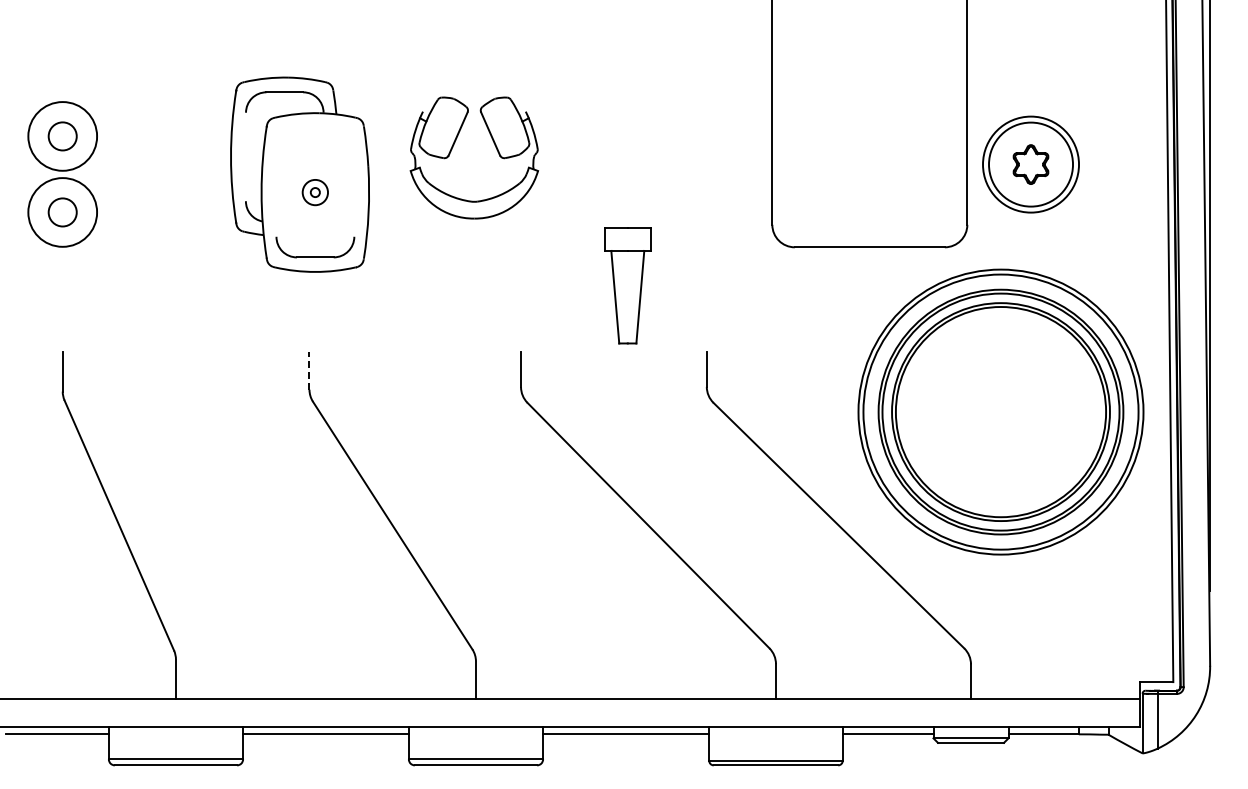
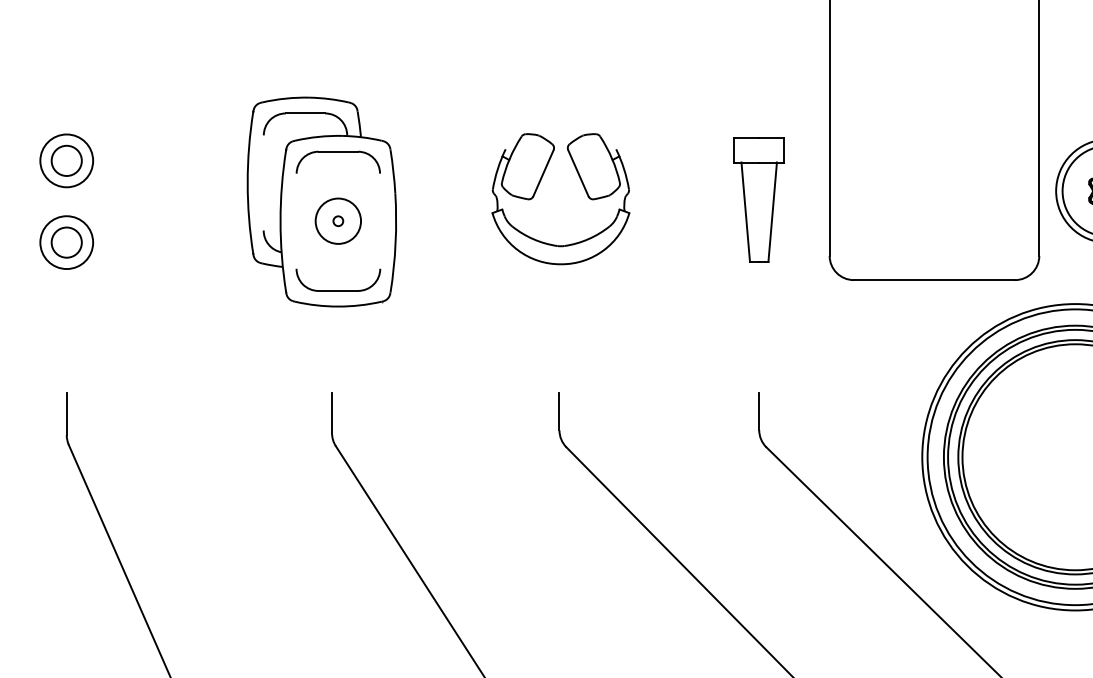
part: (314, 128) -> (337, 152), added
circle: (62, 135) -> (66, 159), size x0.71
part: (496, 150) -> (584, 191), moved
circle: (315, 192) -> (338, 221), size x1.67
circle: (62, 212) -> (66, 242), size x0.71
part: (627, 285) -> (758, 199), moved
line: (309, 370) -> (332, 412), dashed -> solid

